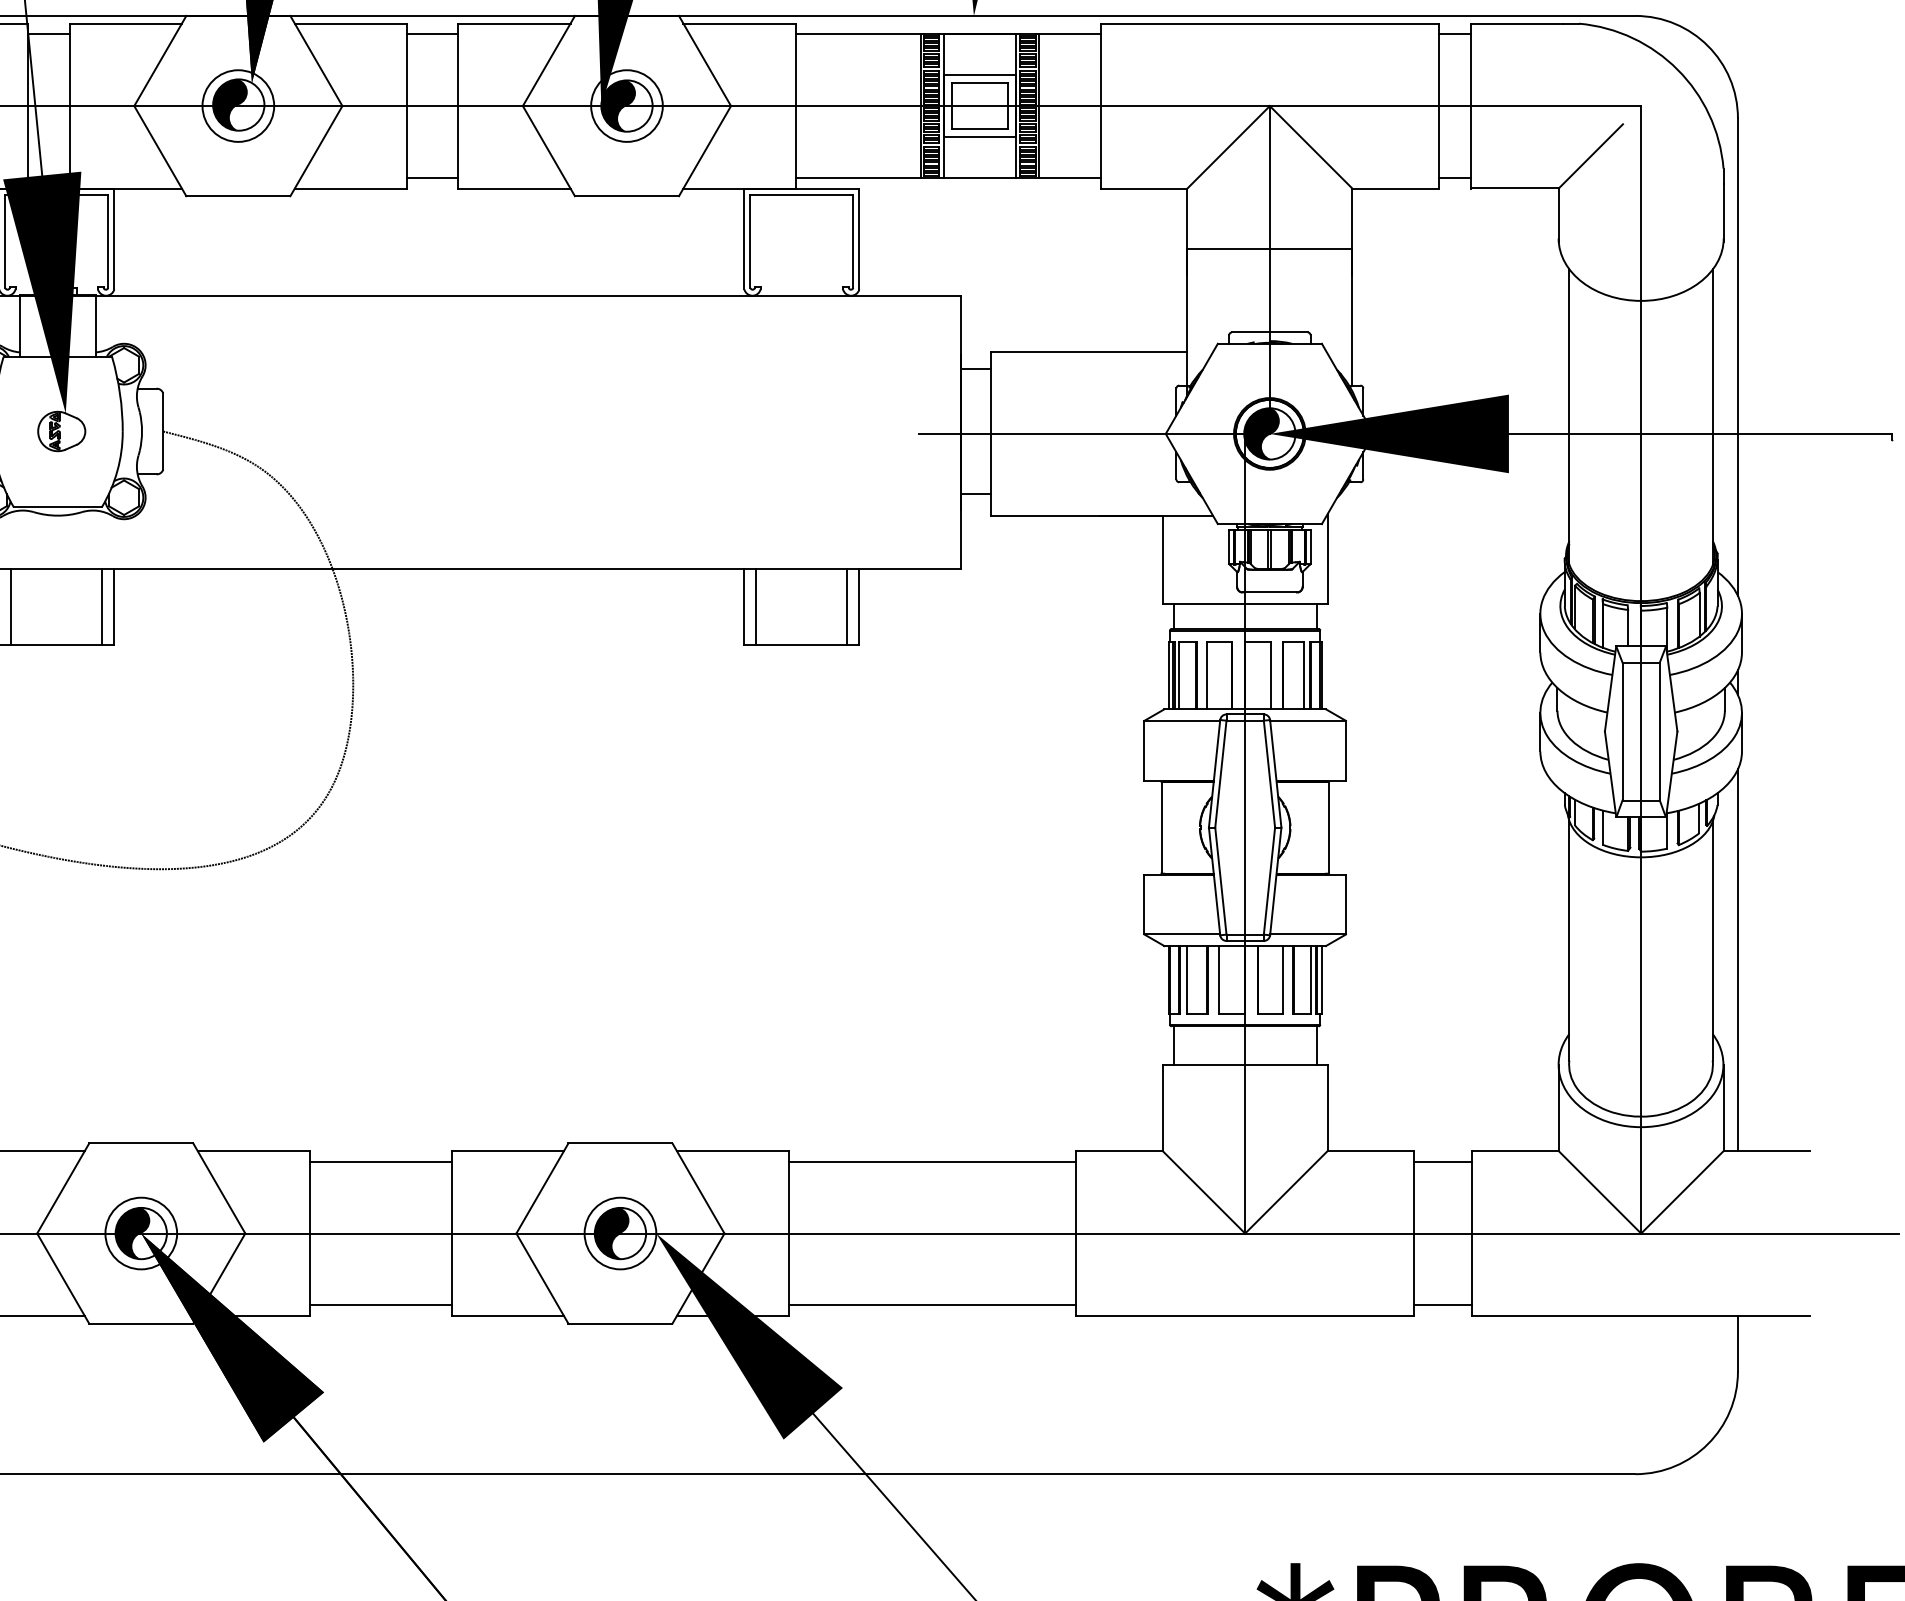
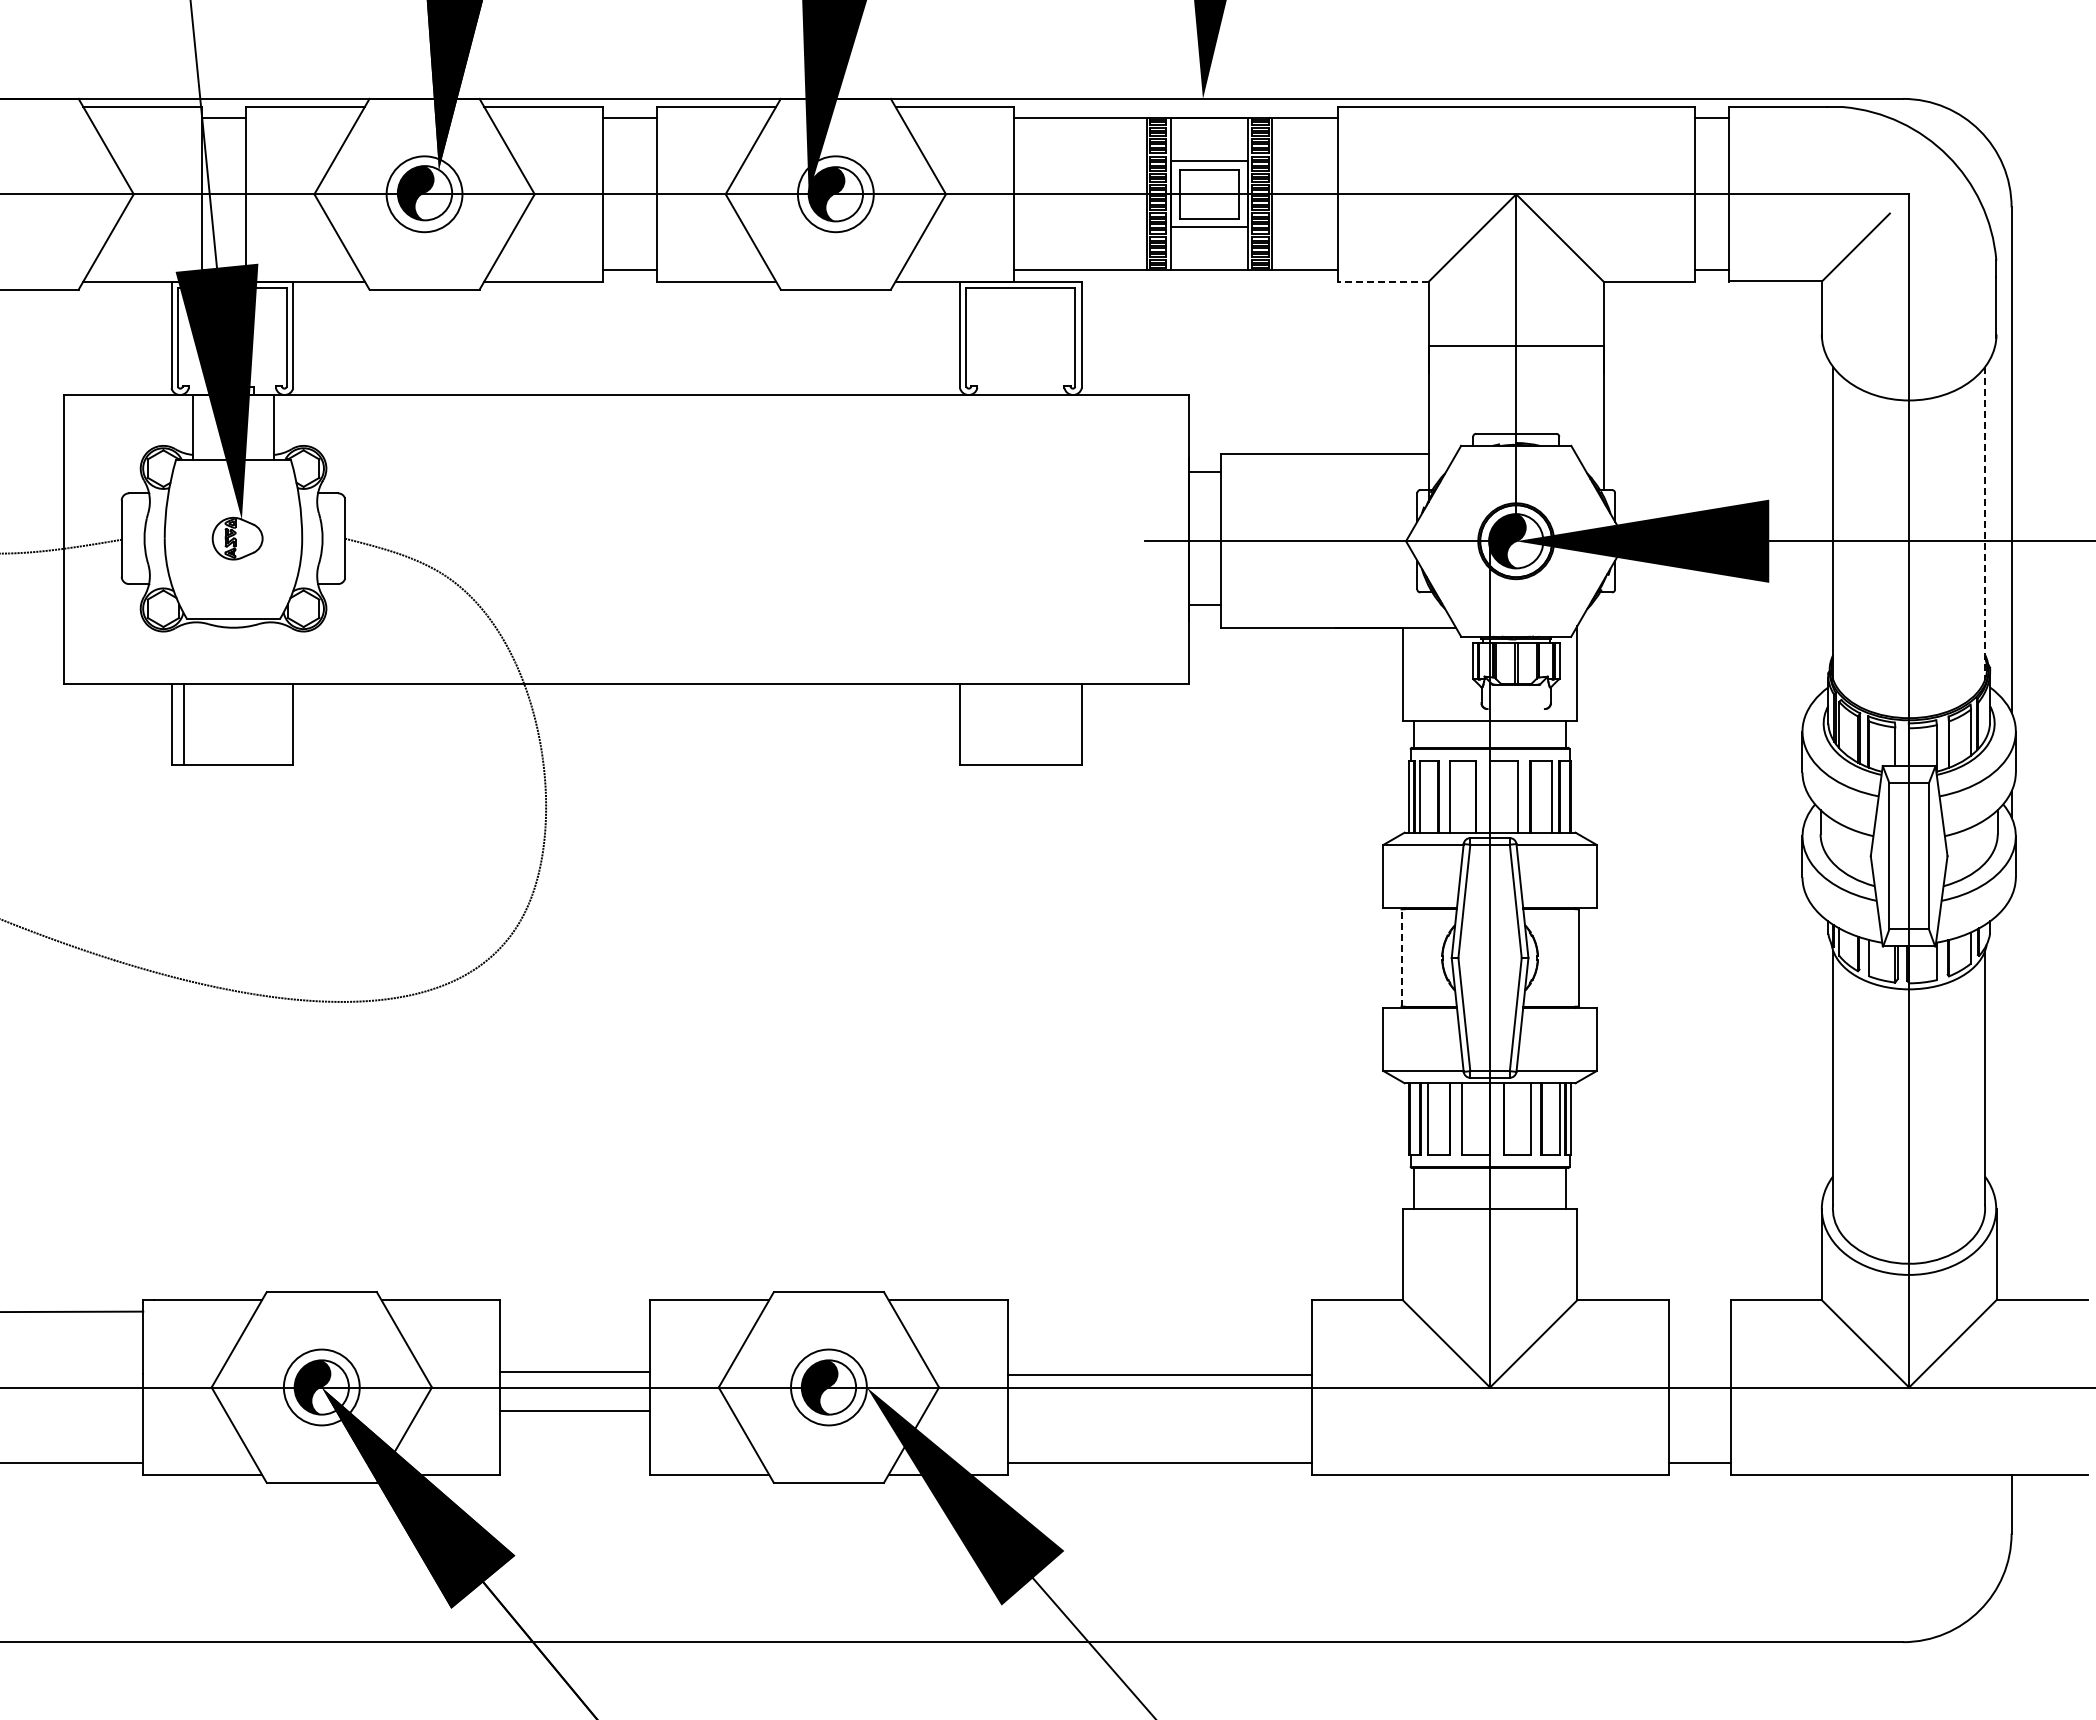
line: (1144, 188) -> (1383, 281), solid -> dashed
line: (1713, 418) -> (1985, 524), solid -> dashed
line: (1269, 592) -> (1515, 709), removed
line: (102, 607) -> (280, 724), removed
line: (756, 607) -> (972, 724), removed
line: (846, 607) -> (1068, 724), removed
line: (1161, 827) -> (1401, 957), solid -> dashed
line: (1737, 960) -> (2011, 1098), removed
line: (380, 1161) -> (575, 1371), moved
line: (932, 1161) -> (1159, 1374), moved
line: (1443, 1161) -> (1699, 1311), removed
line: (380, 1305) -> (575, 1411), moved

